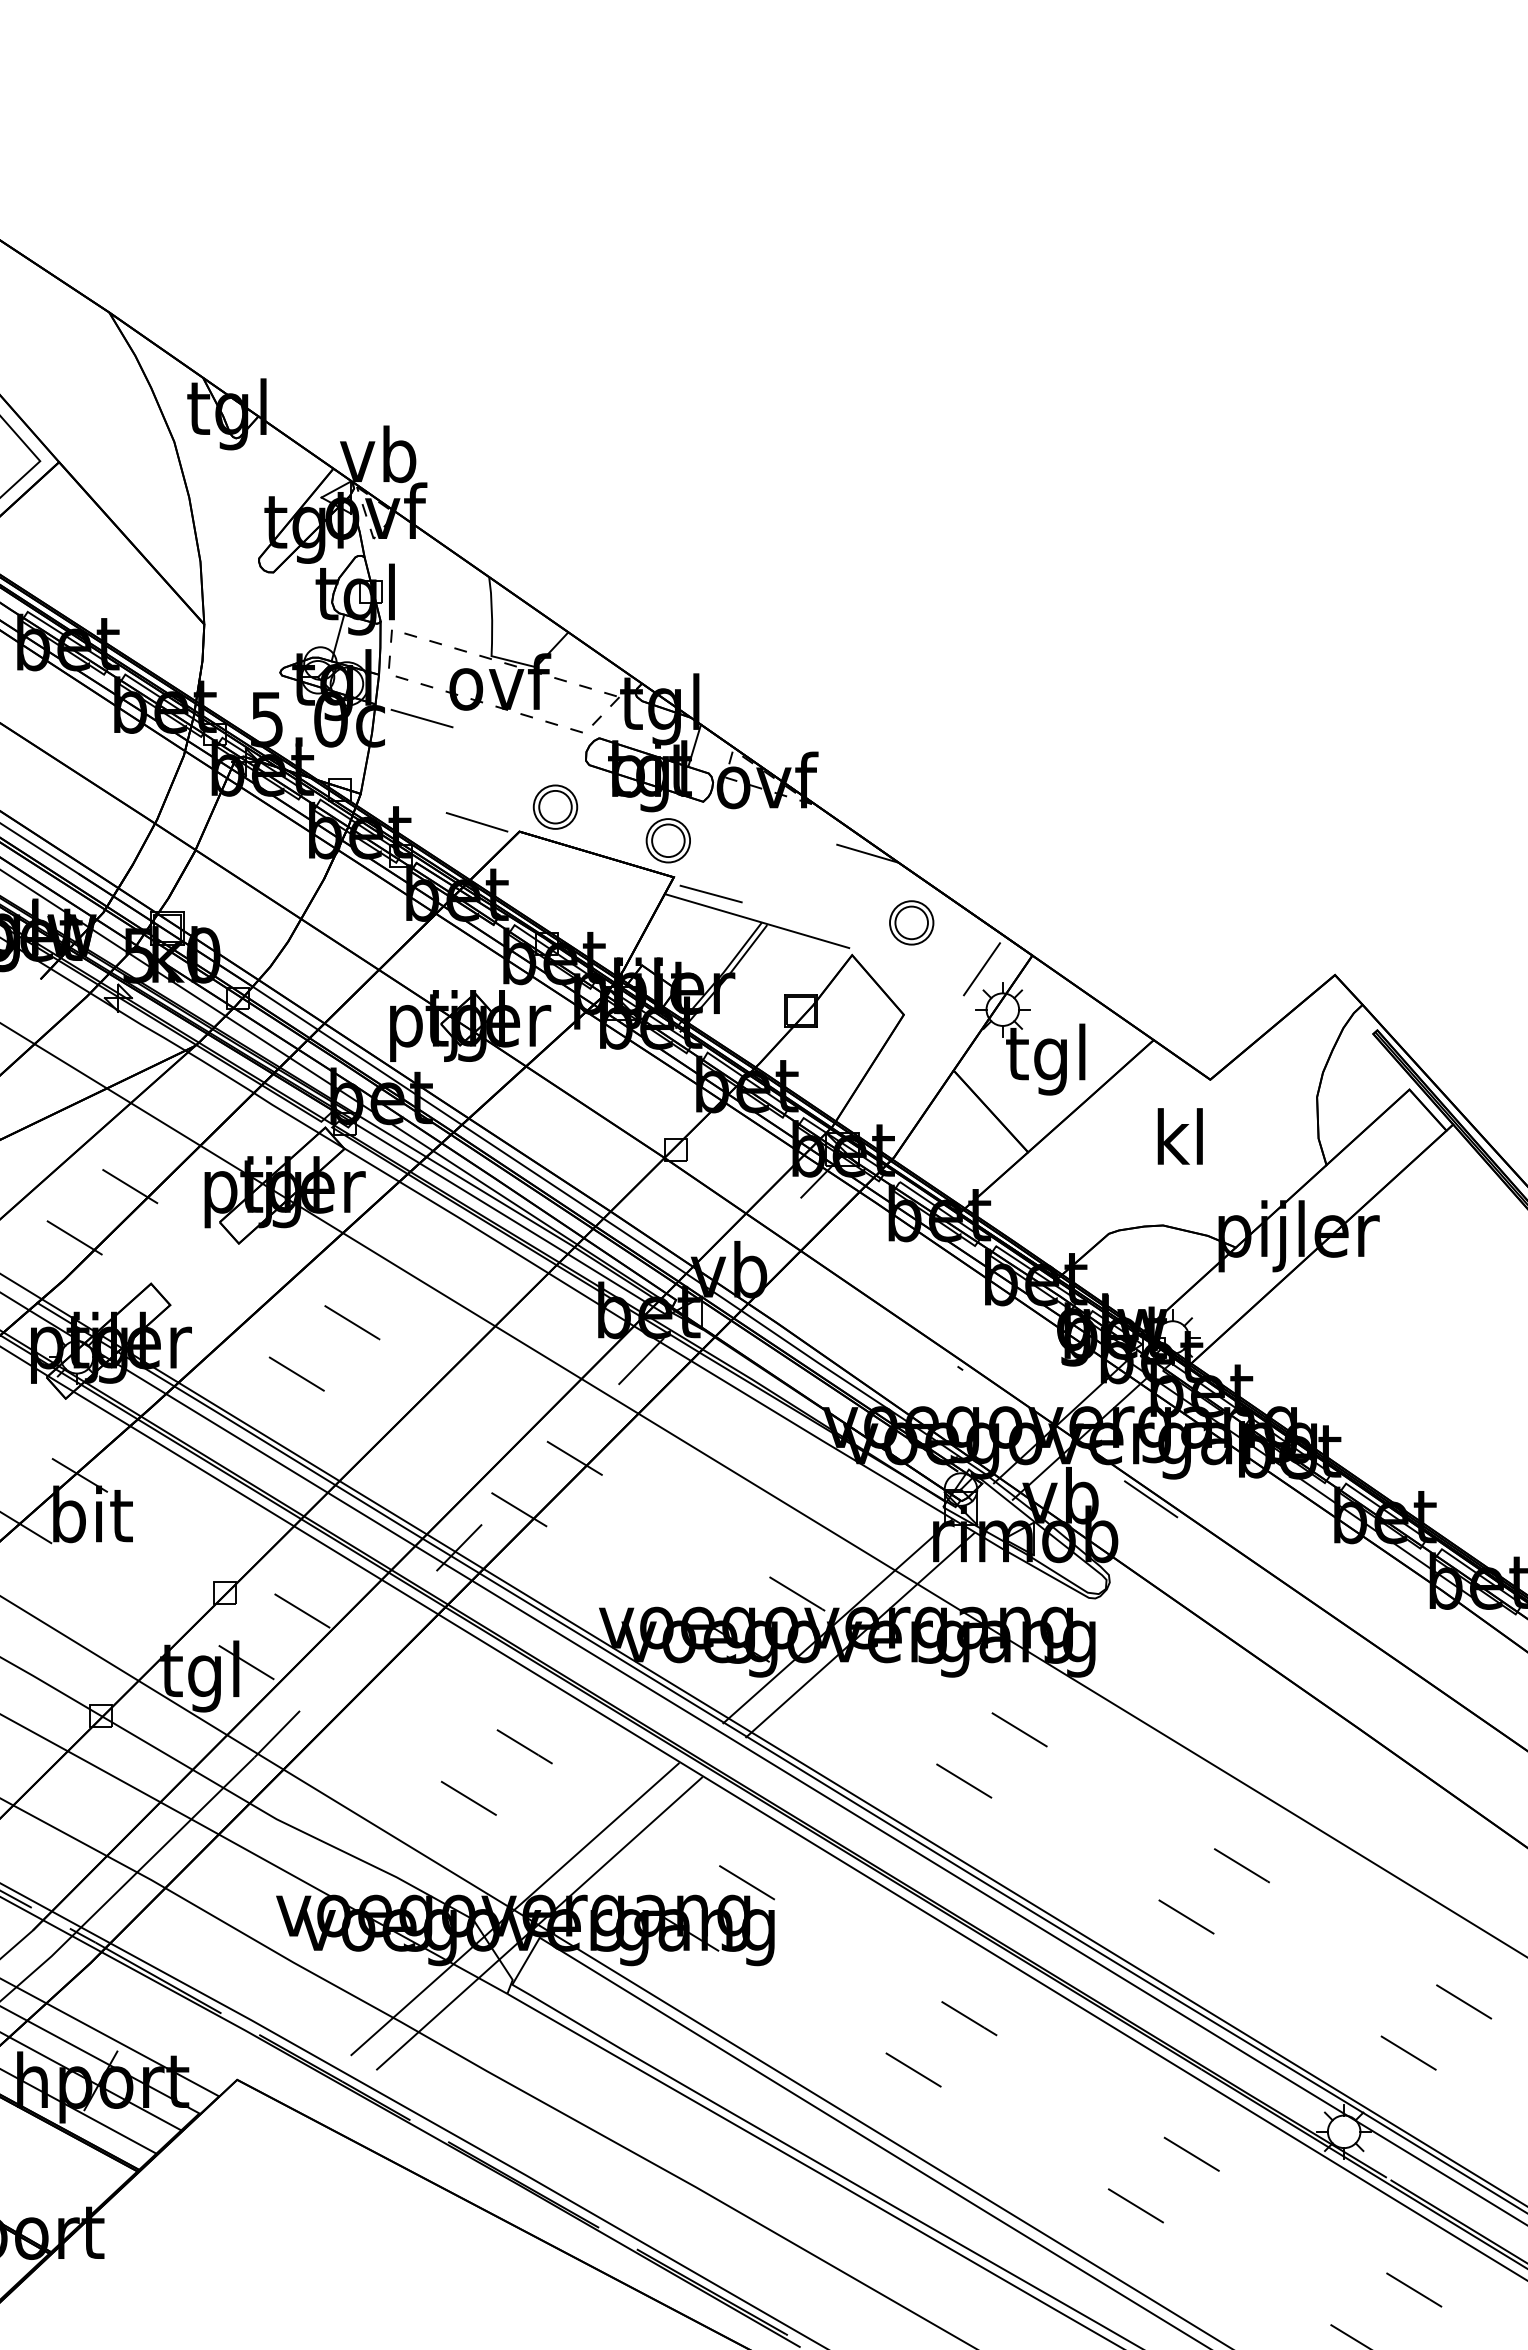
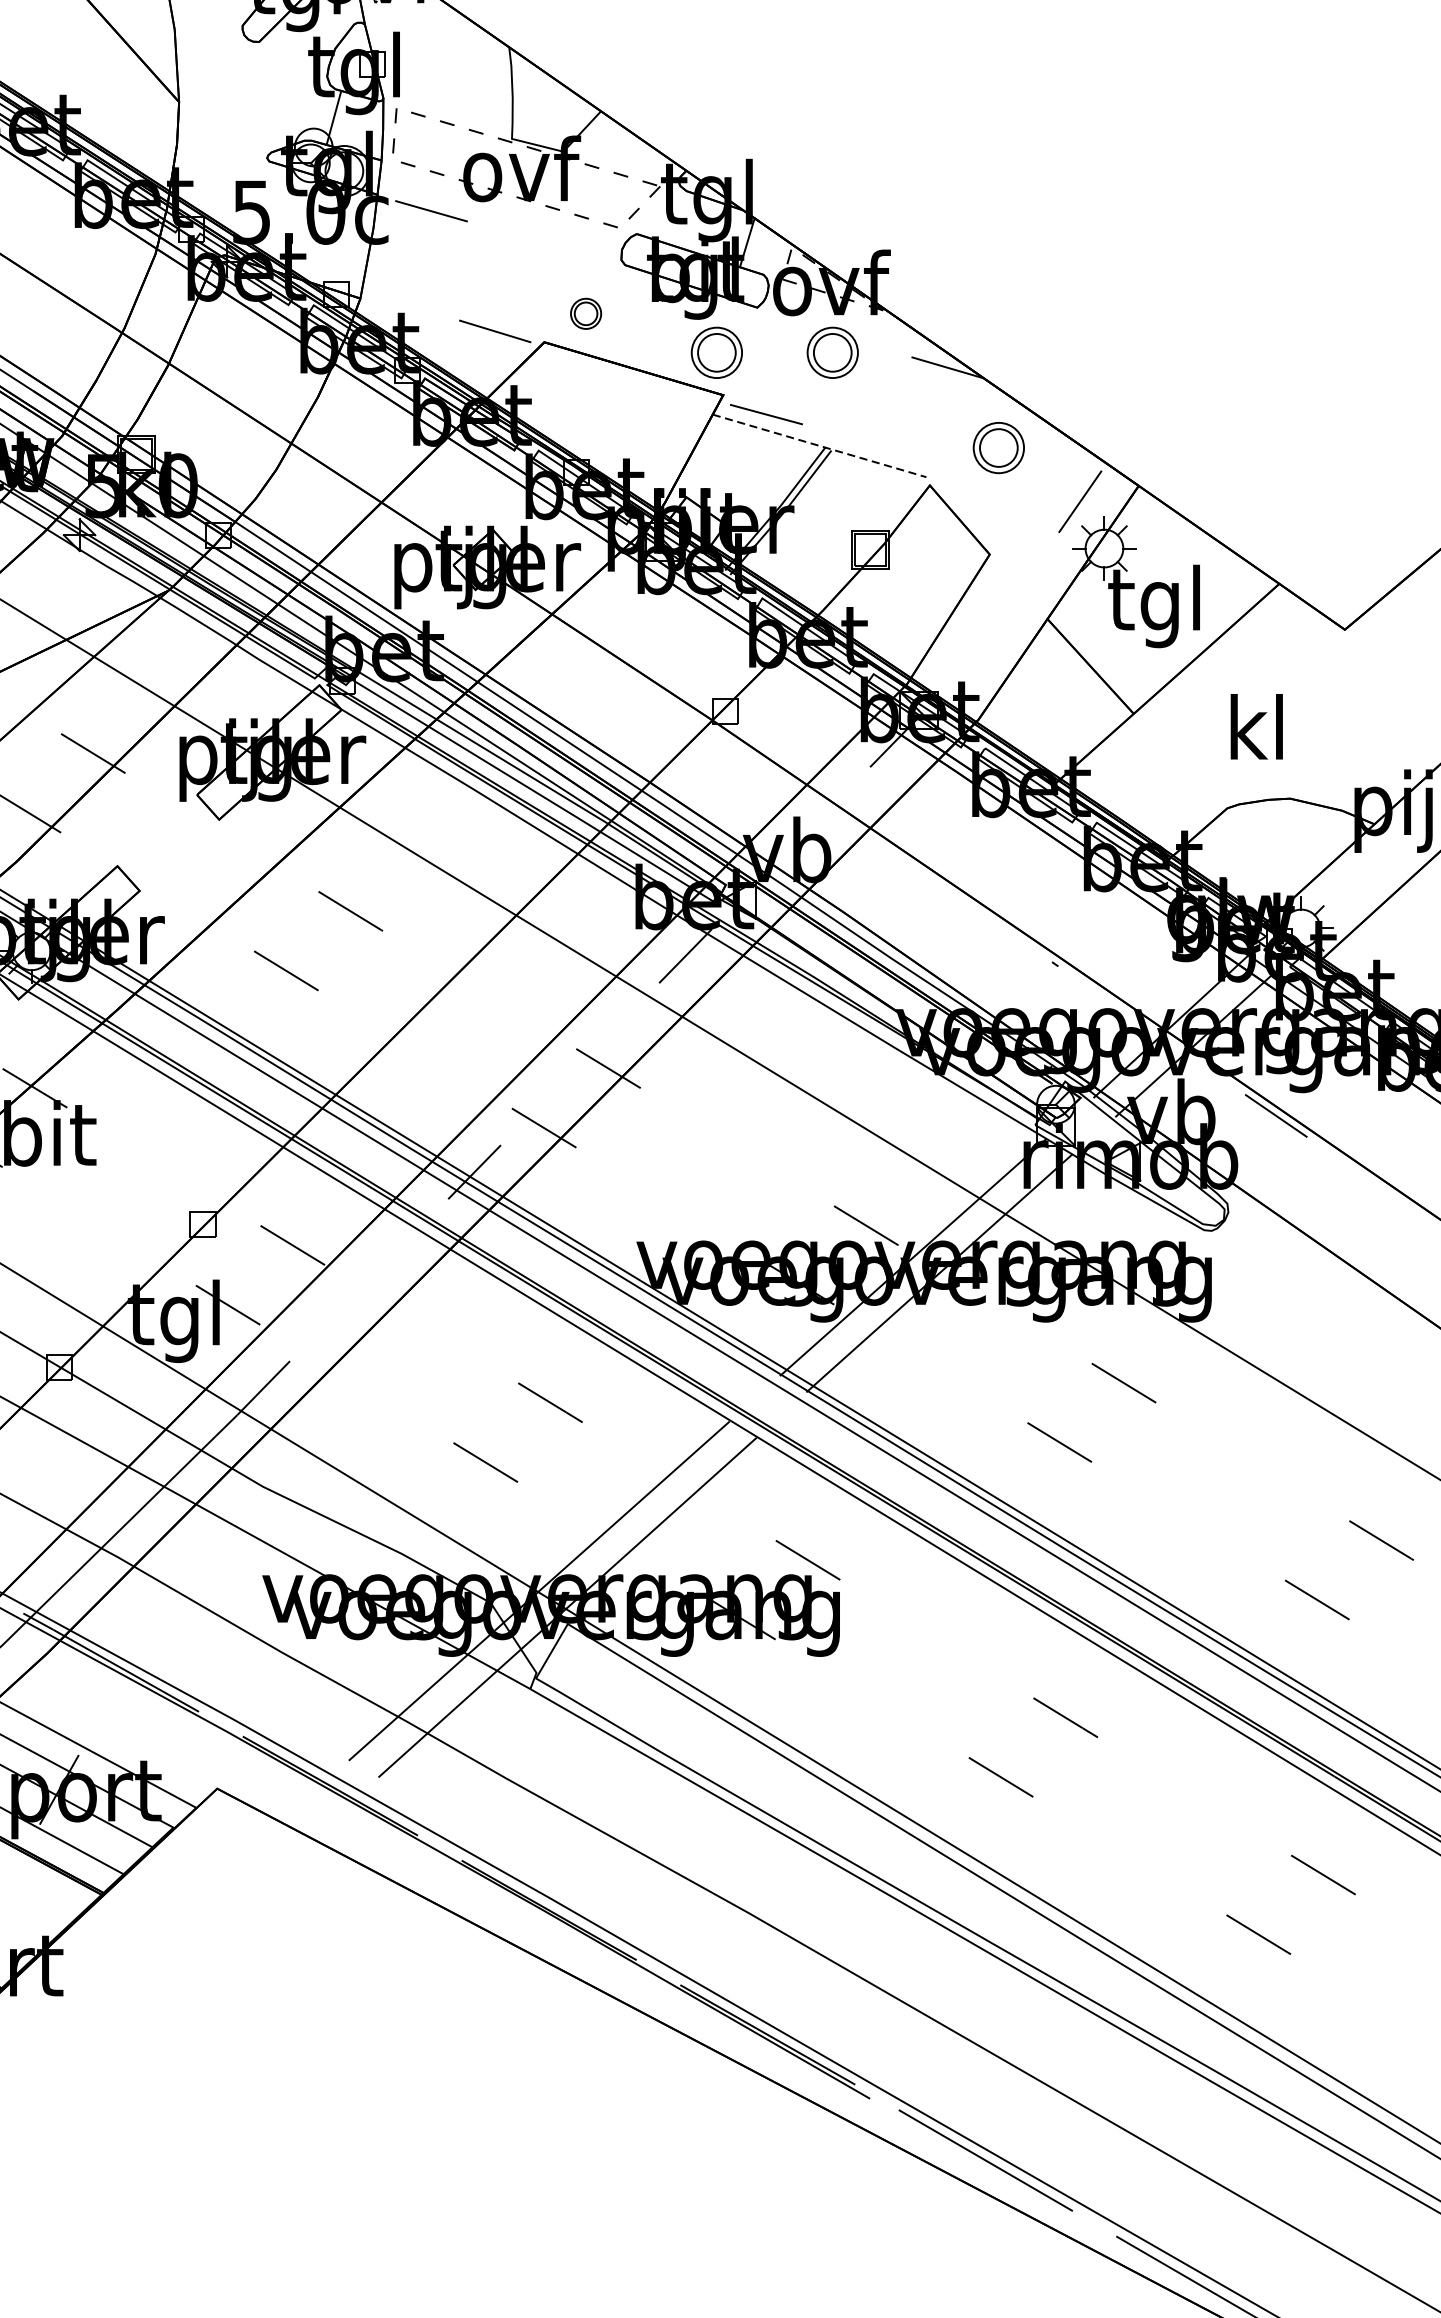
part: (555, 806) -> (586, 313), size x0.6
part: (767, 840) -> (831, 352), added
line: (757, 921) -> (820, 446), solid -> dashed
text: (1179, 1136) -> (1255, 726), moved

